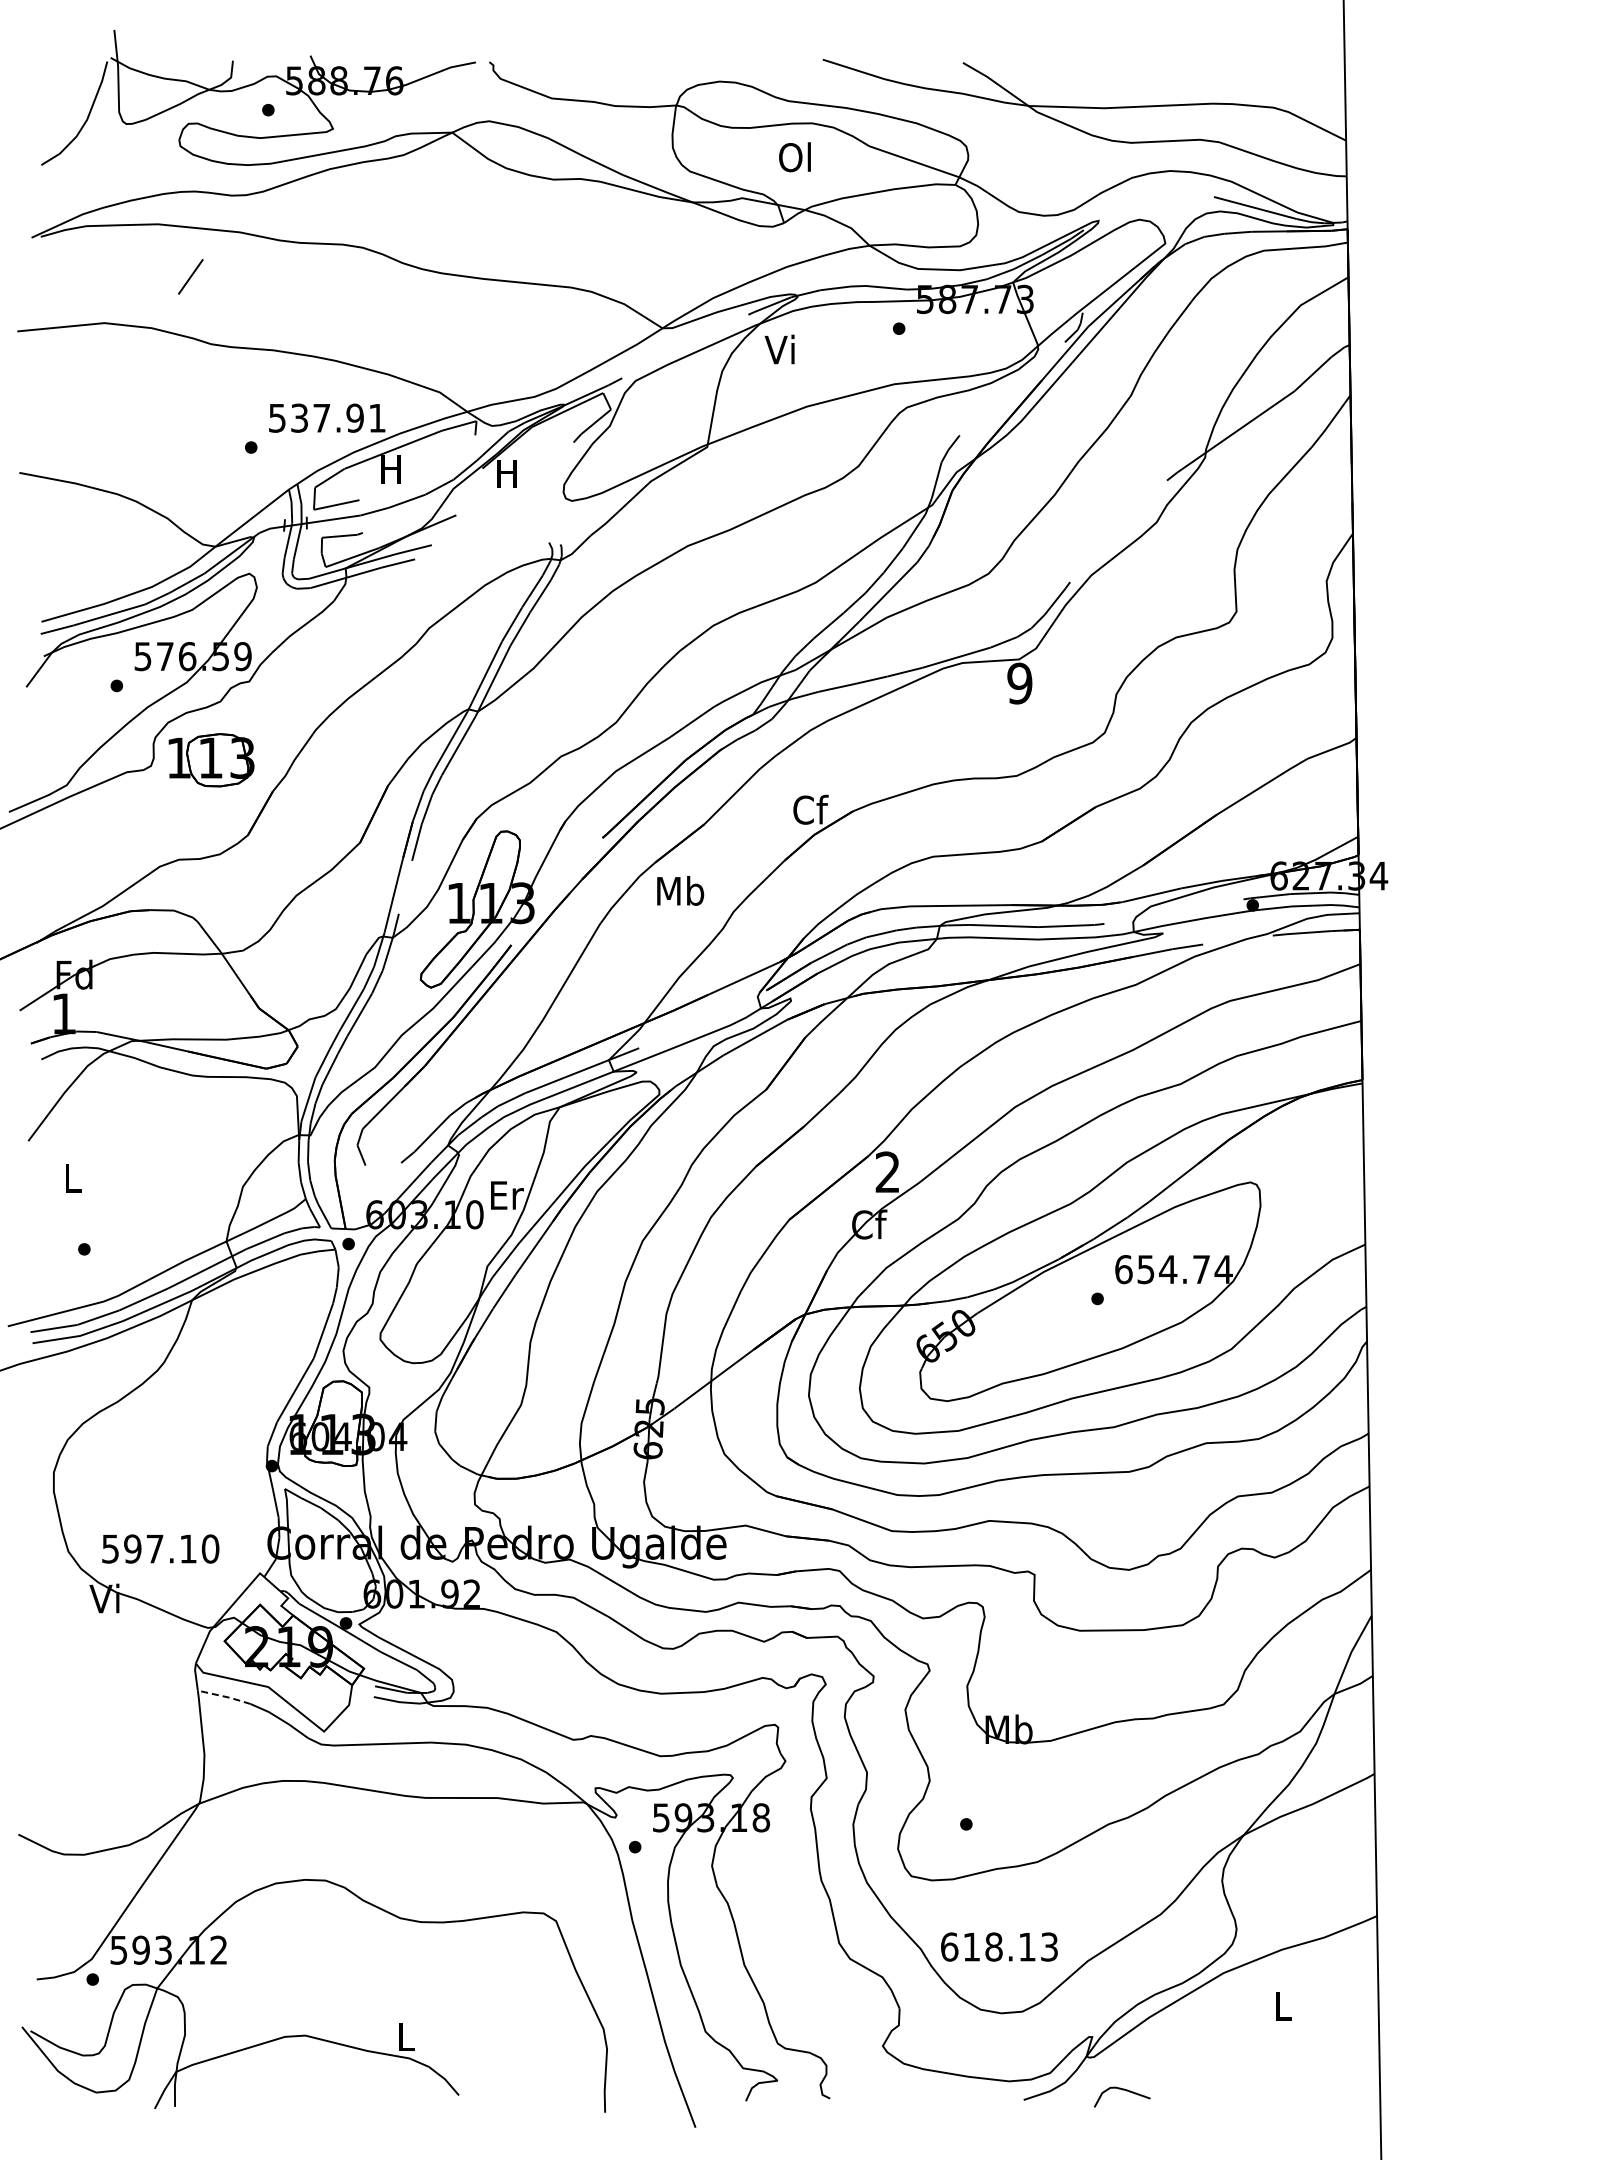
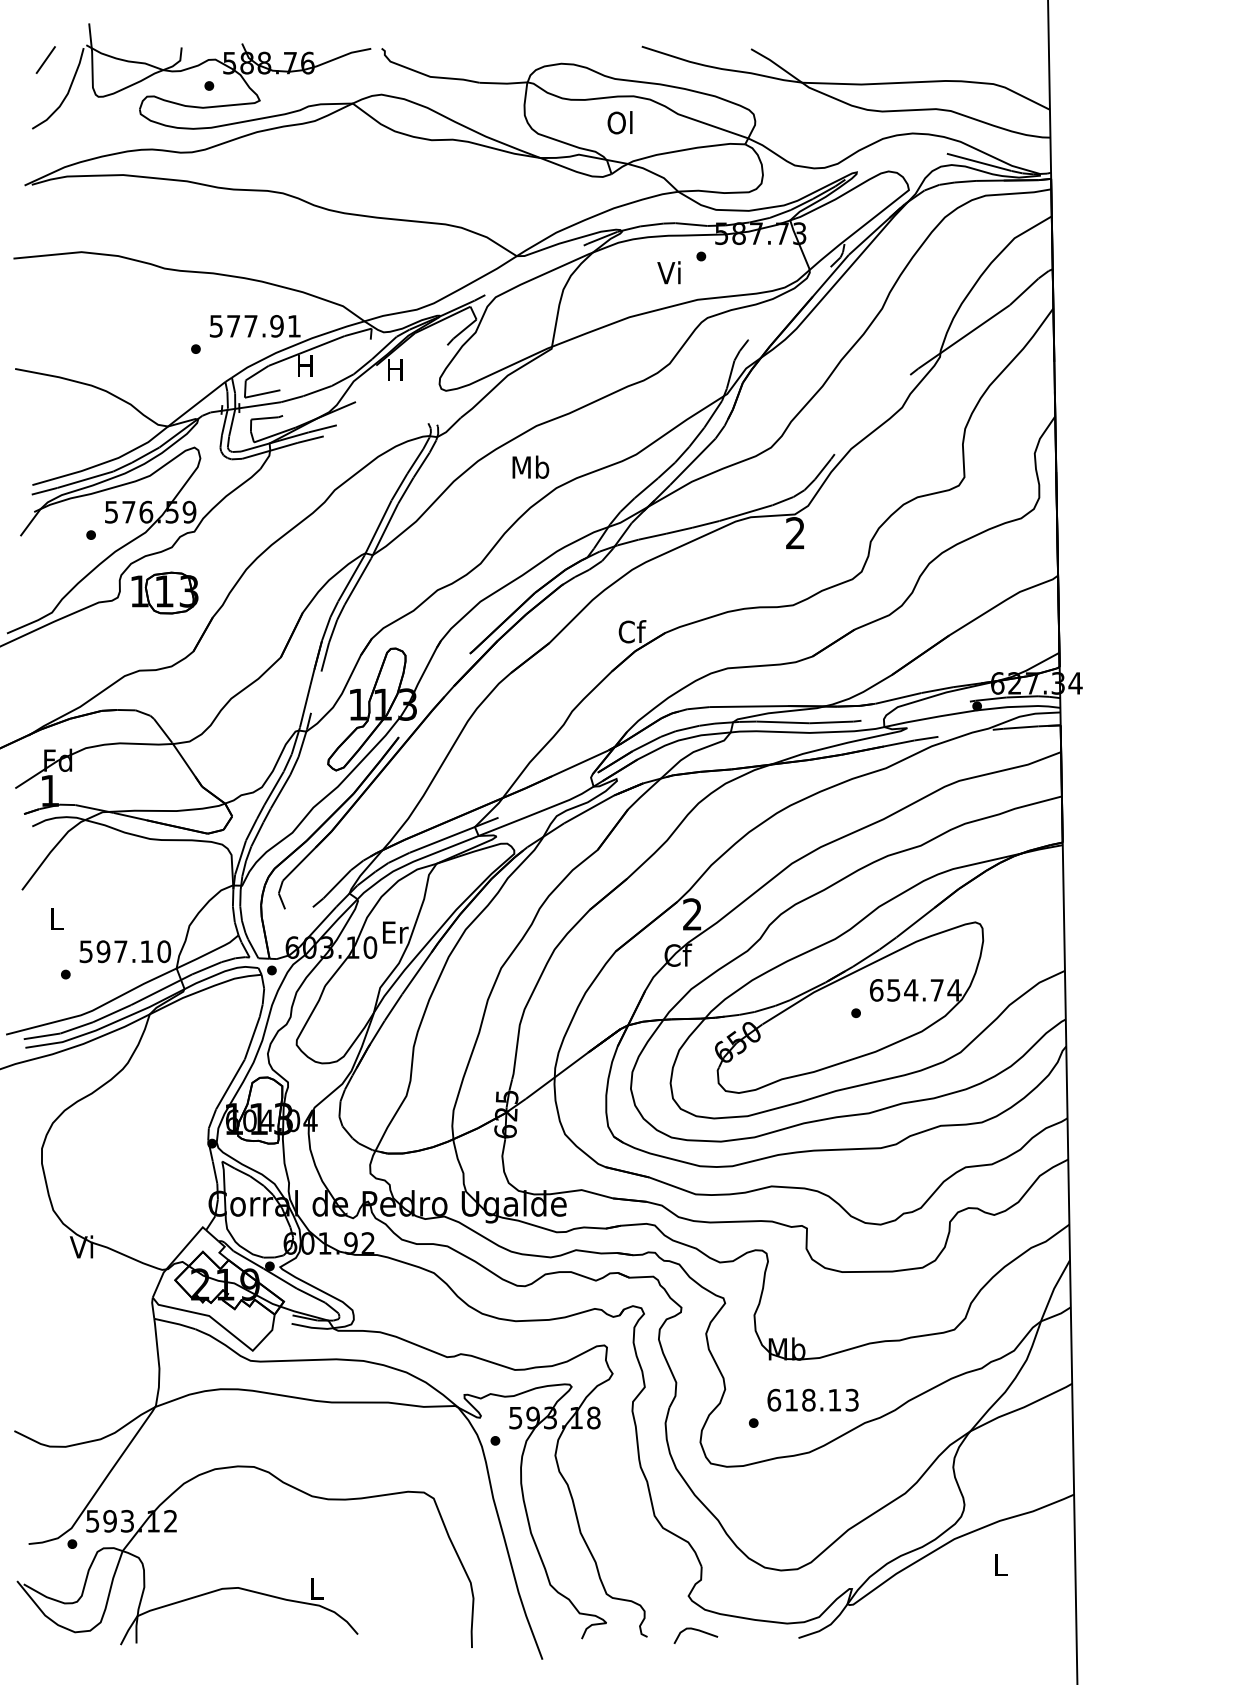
line: (190, 276) -> (45, 59), moved
text: (779, 349) -> (668, 272), moved
text: (299, 417) -> (233, 325), 537.91 -> 577.91
text: (1019, 683) -> (795, 533), 9 -> 2
text: (680, 890) -> (530, 466), moved
text: (160, 1548) -> (125, 951), moved
line: (224, 1696) -> (175, 1323), dashed -> solid
text: (999, 1946) -> (813, 1399), moved
curve: (1122, 2090) -> (696, 1630), moved

